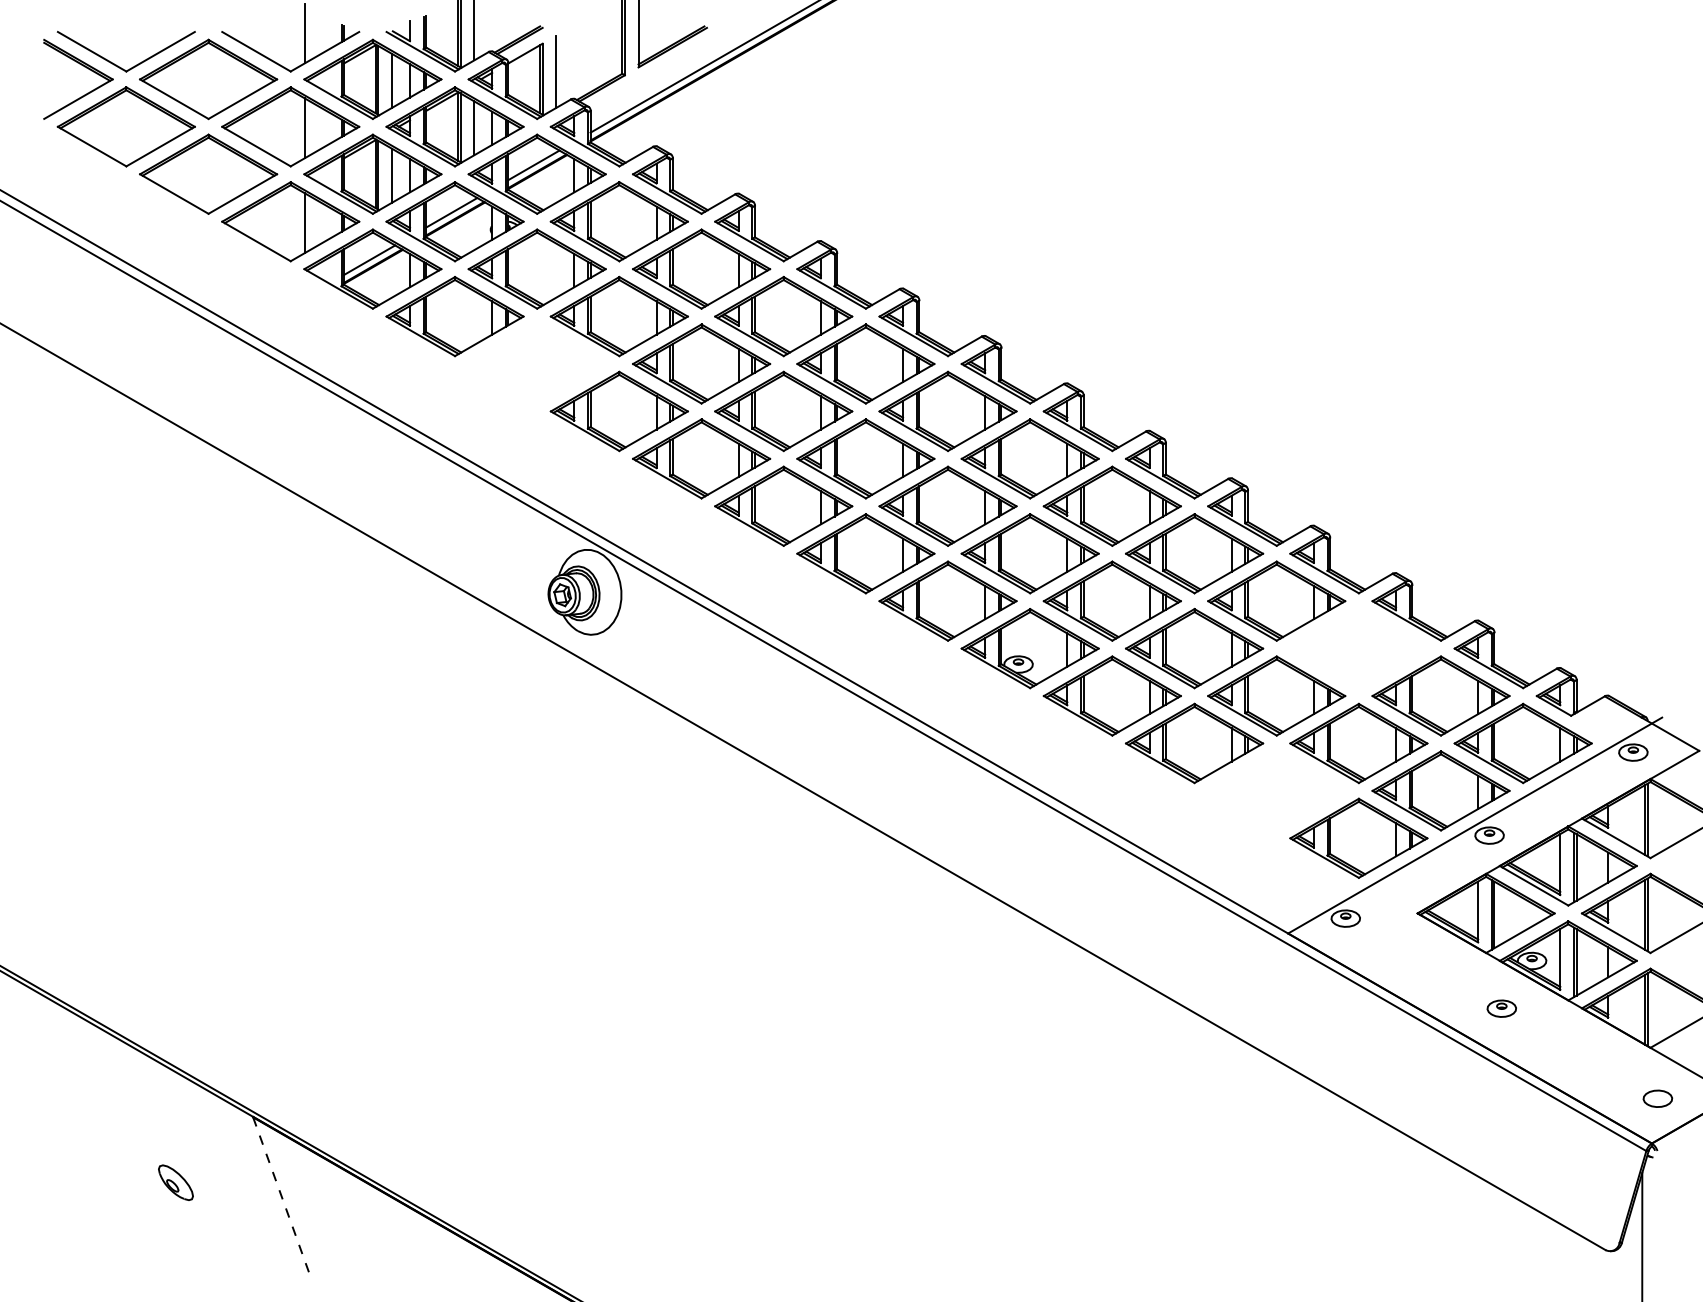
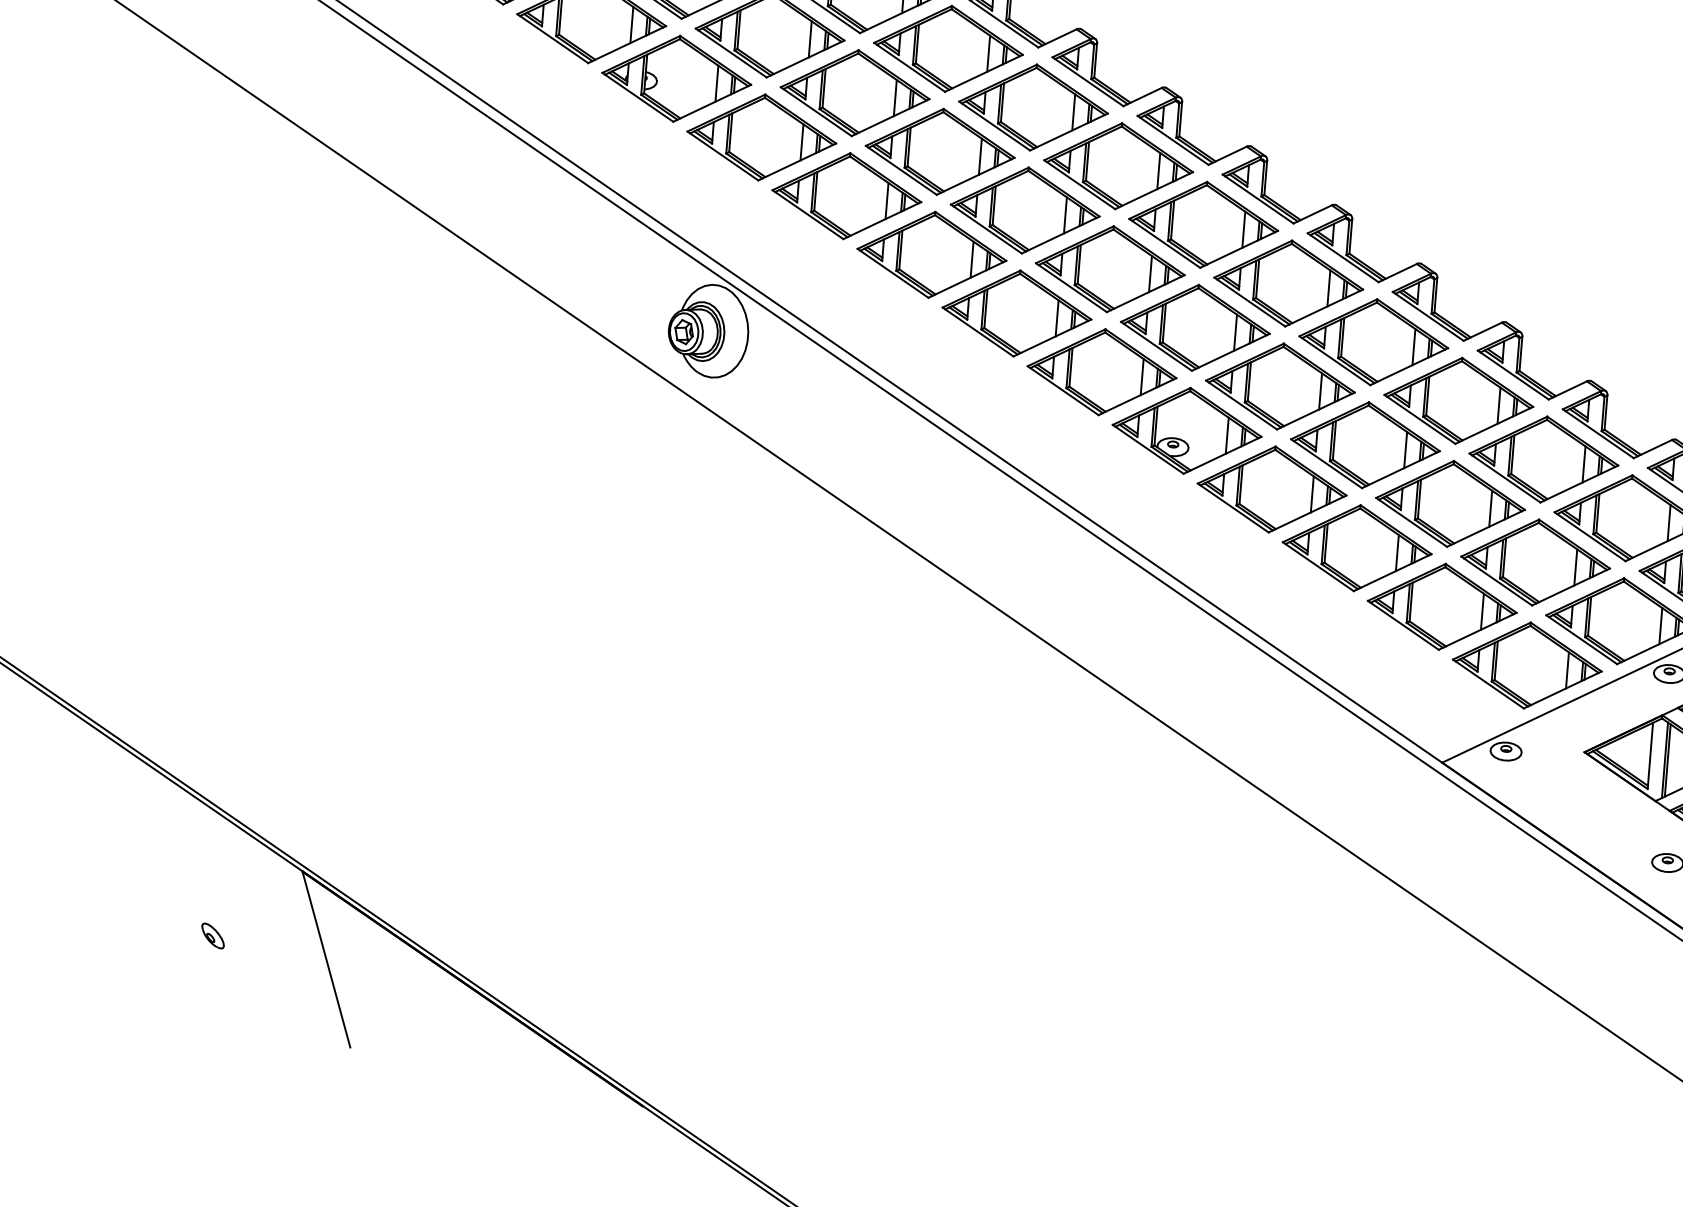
part: (536, 363) -> (676, 78), added
part: (1358, 648) -> (1543, 459), added
part: (1276, 790) -> (1442, 606), added
part: (175, 1182) -> (212, 935), size x0.62
line: (281, 1195) -> (326, 959), dashed -> solid

